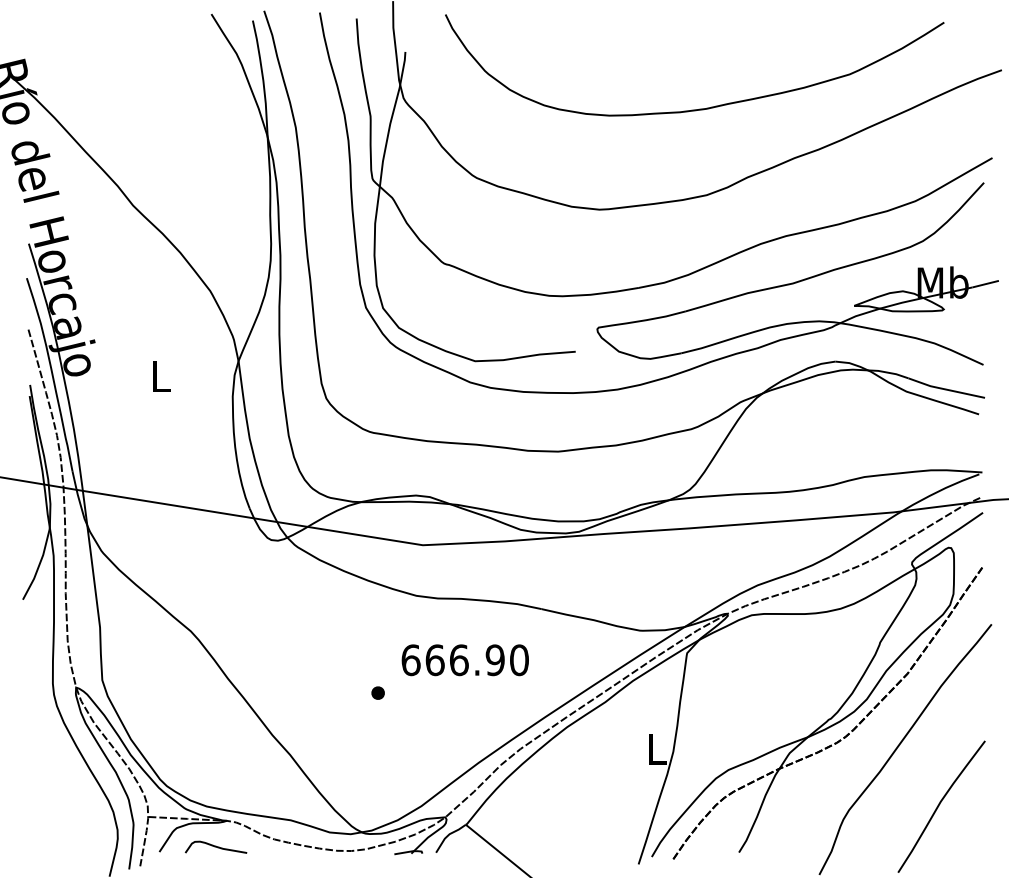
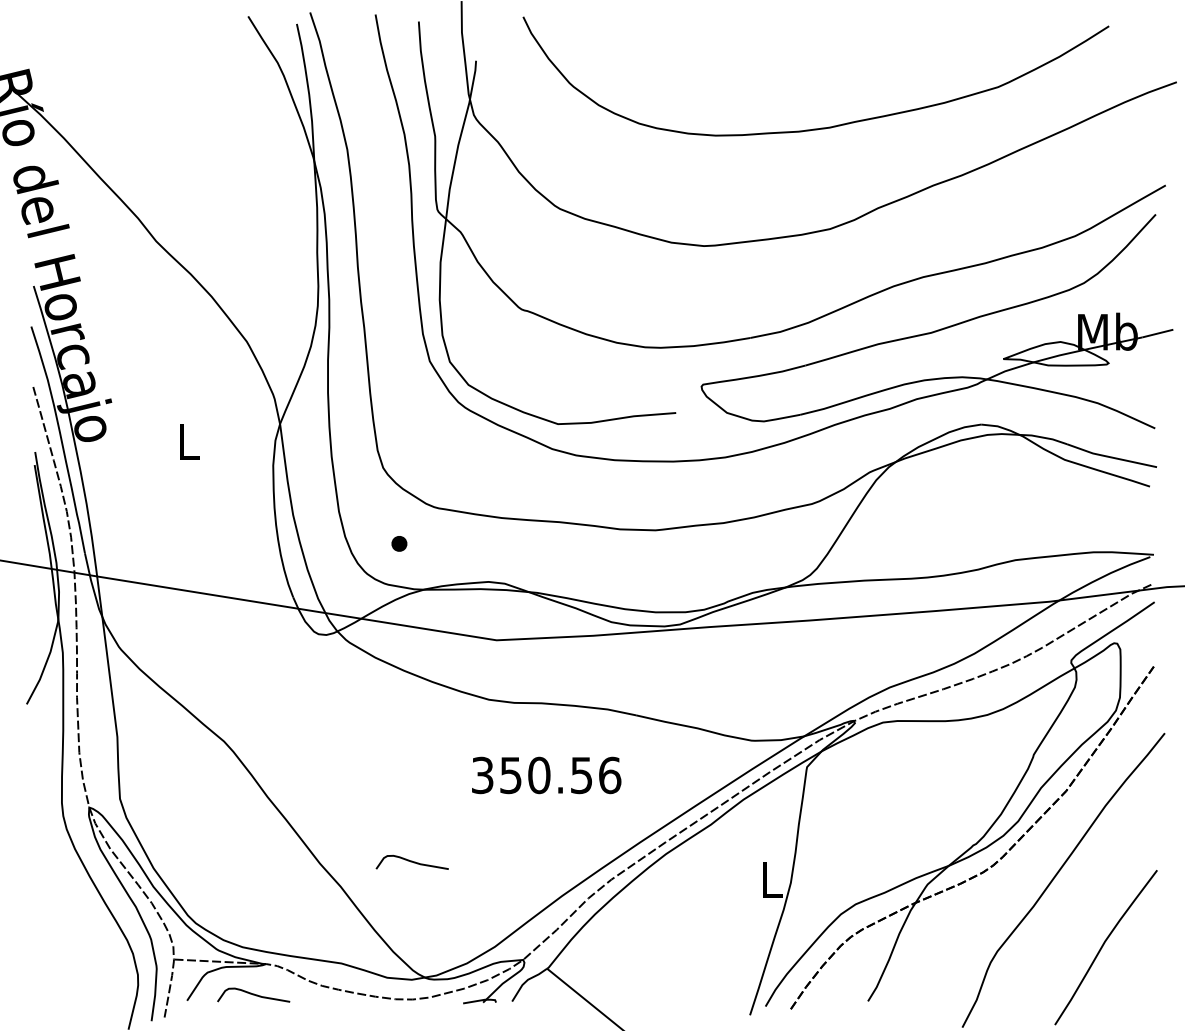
text: (465, 660) -> (546, 775), 666.90 -> 350.56
part: (377, 692) -> (398, 543), moved
curve: (350, 733) -> (411, 861), added

